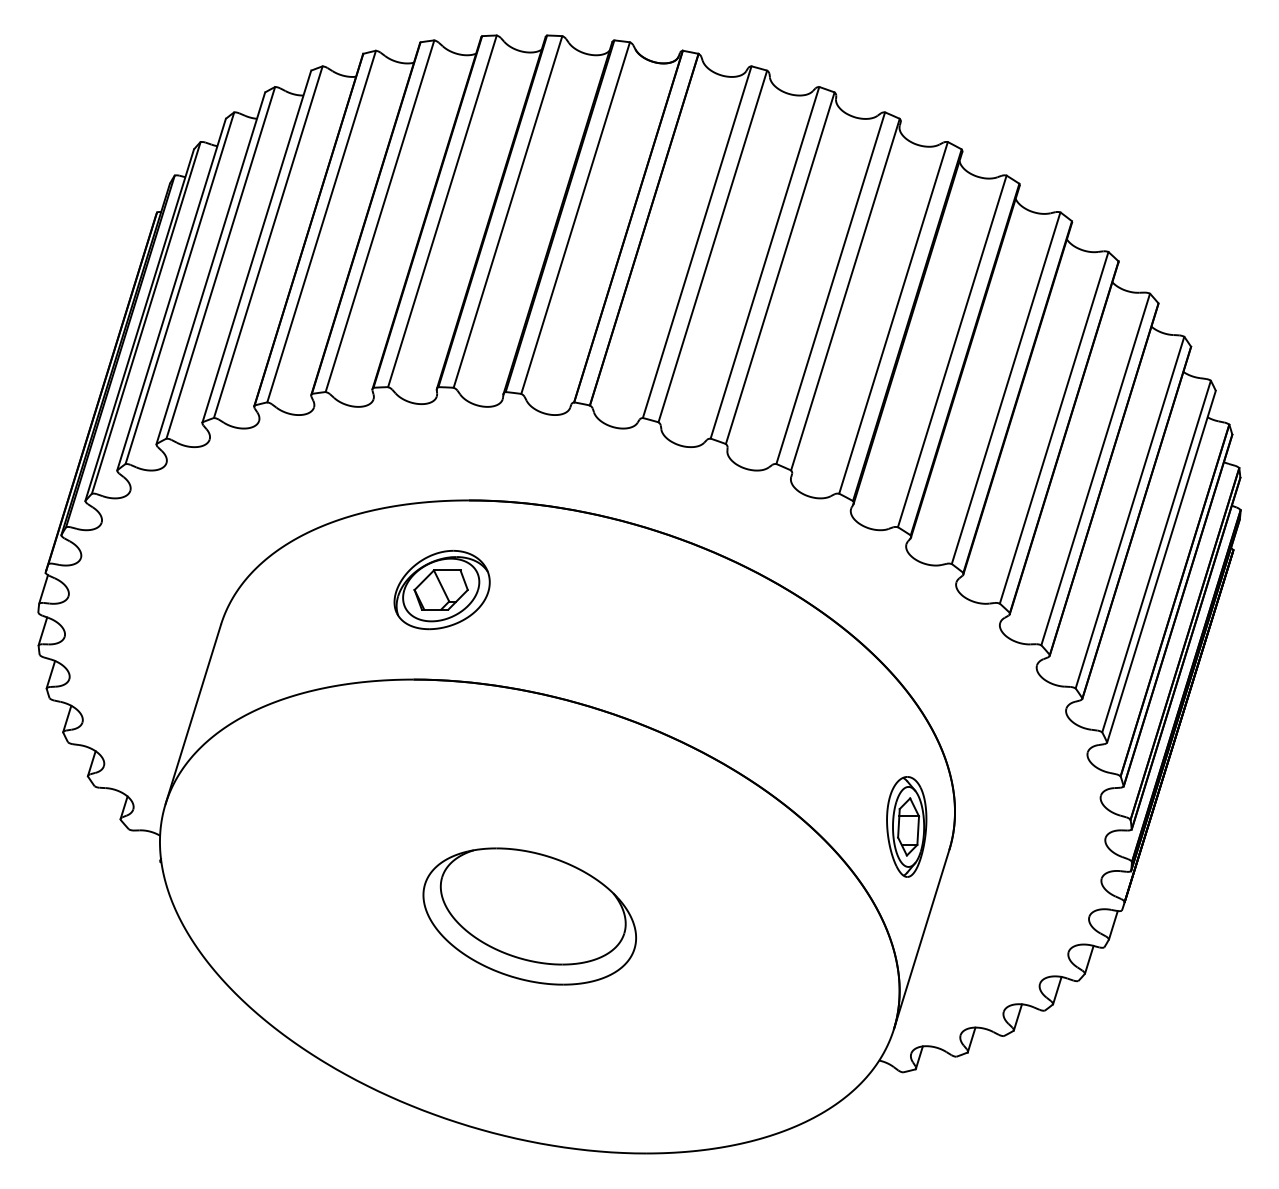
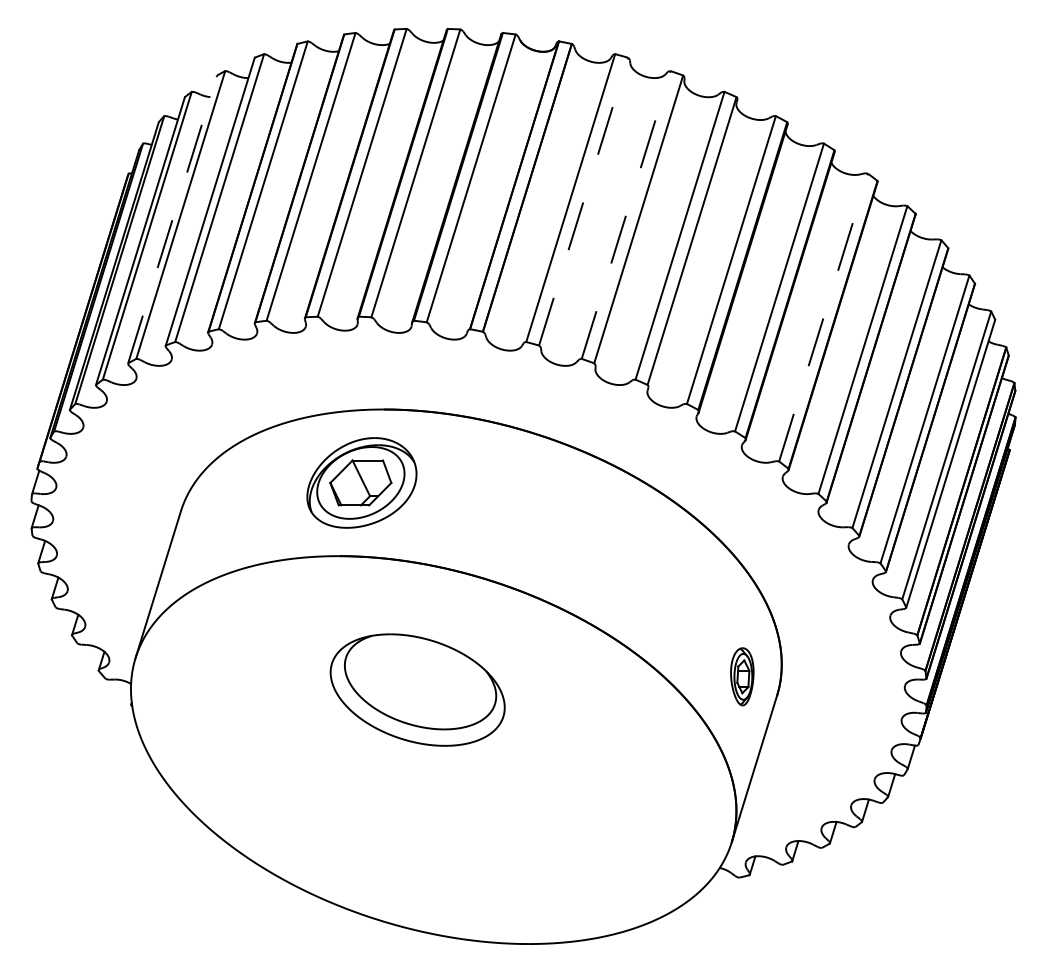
line: (712, 246) -> (583, 201), solid -> dashed
line: (765, 263) -> (626, 215), solid -> dashed
line: (210, 268) -> (172, 219), solid -> dashed
line: (1006, 388) -> (823, 317), solid -> dashed
part: (441, 589) -> (361, 482), size x1.4
part: (907, 826) -> (742, 676), size x0.7
part: (529, 915) -> (417, 689), moved

